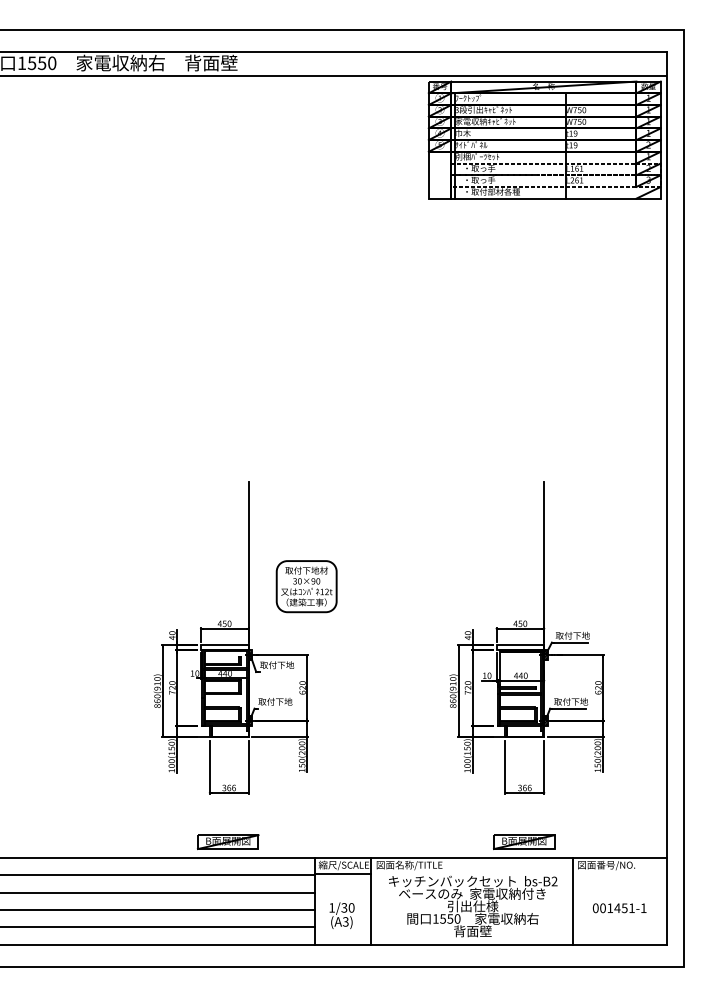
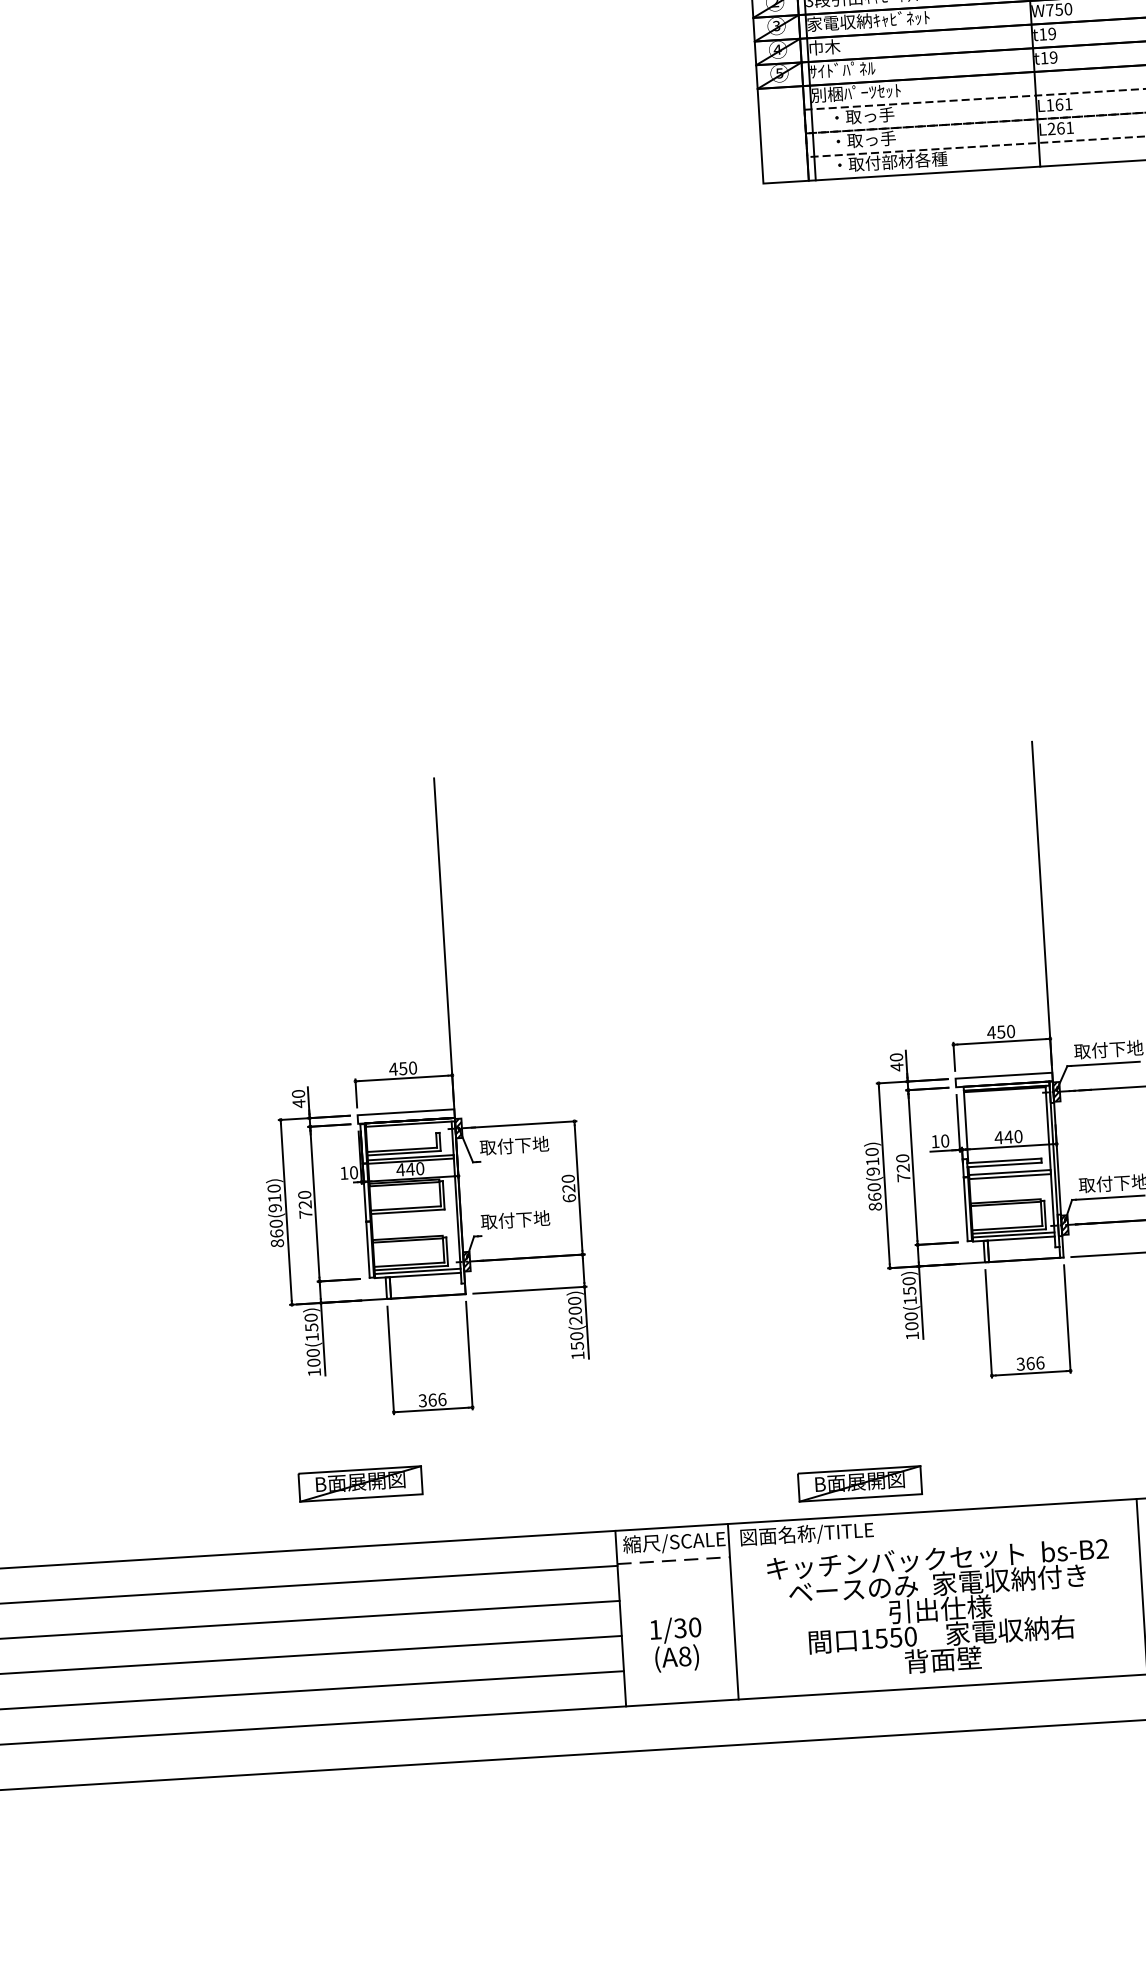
part: (306, 586) -> (564, 983), removed
part: (228, 841) -> (361, 1482), moved
part: (524, 841) -> (860, 1482), moved
line: (343, 874) -> (674, 1560), solid -> dashed
text: (345, 921) -> (684, 1655), (A3) -> (A8)

